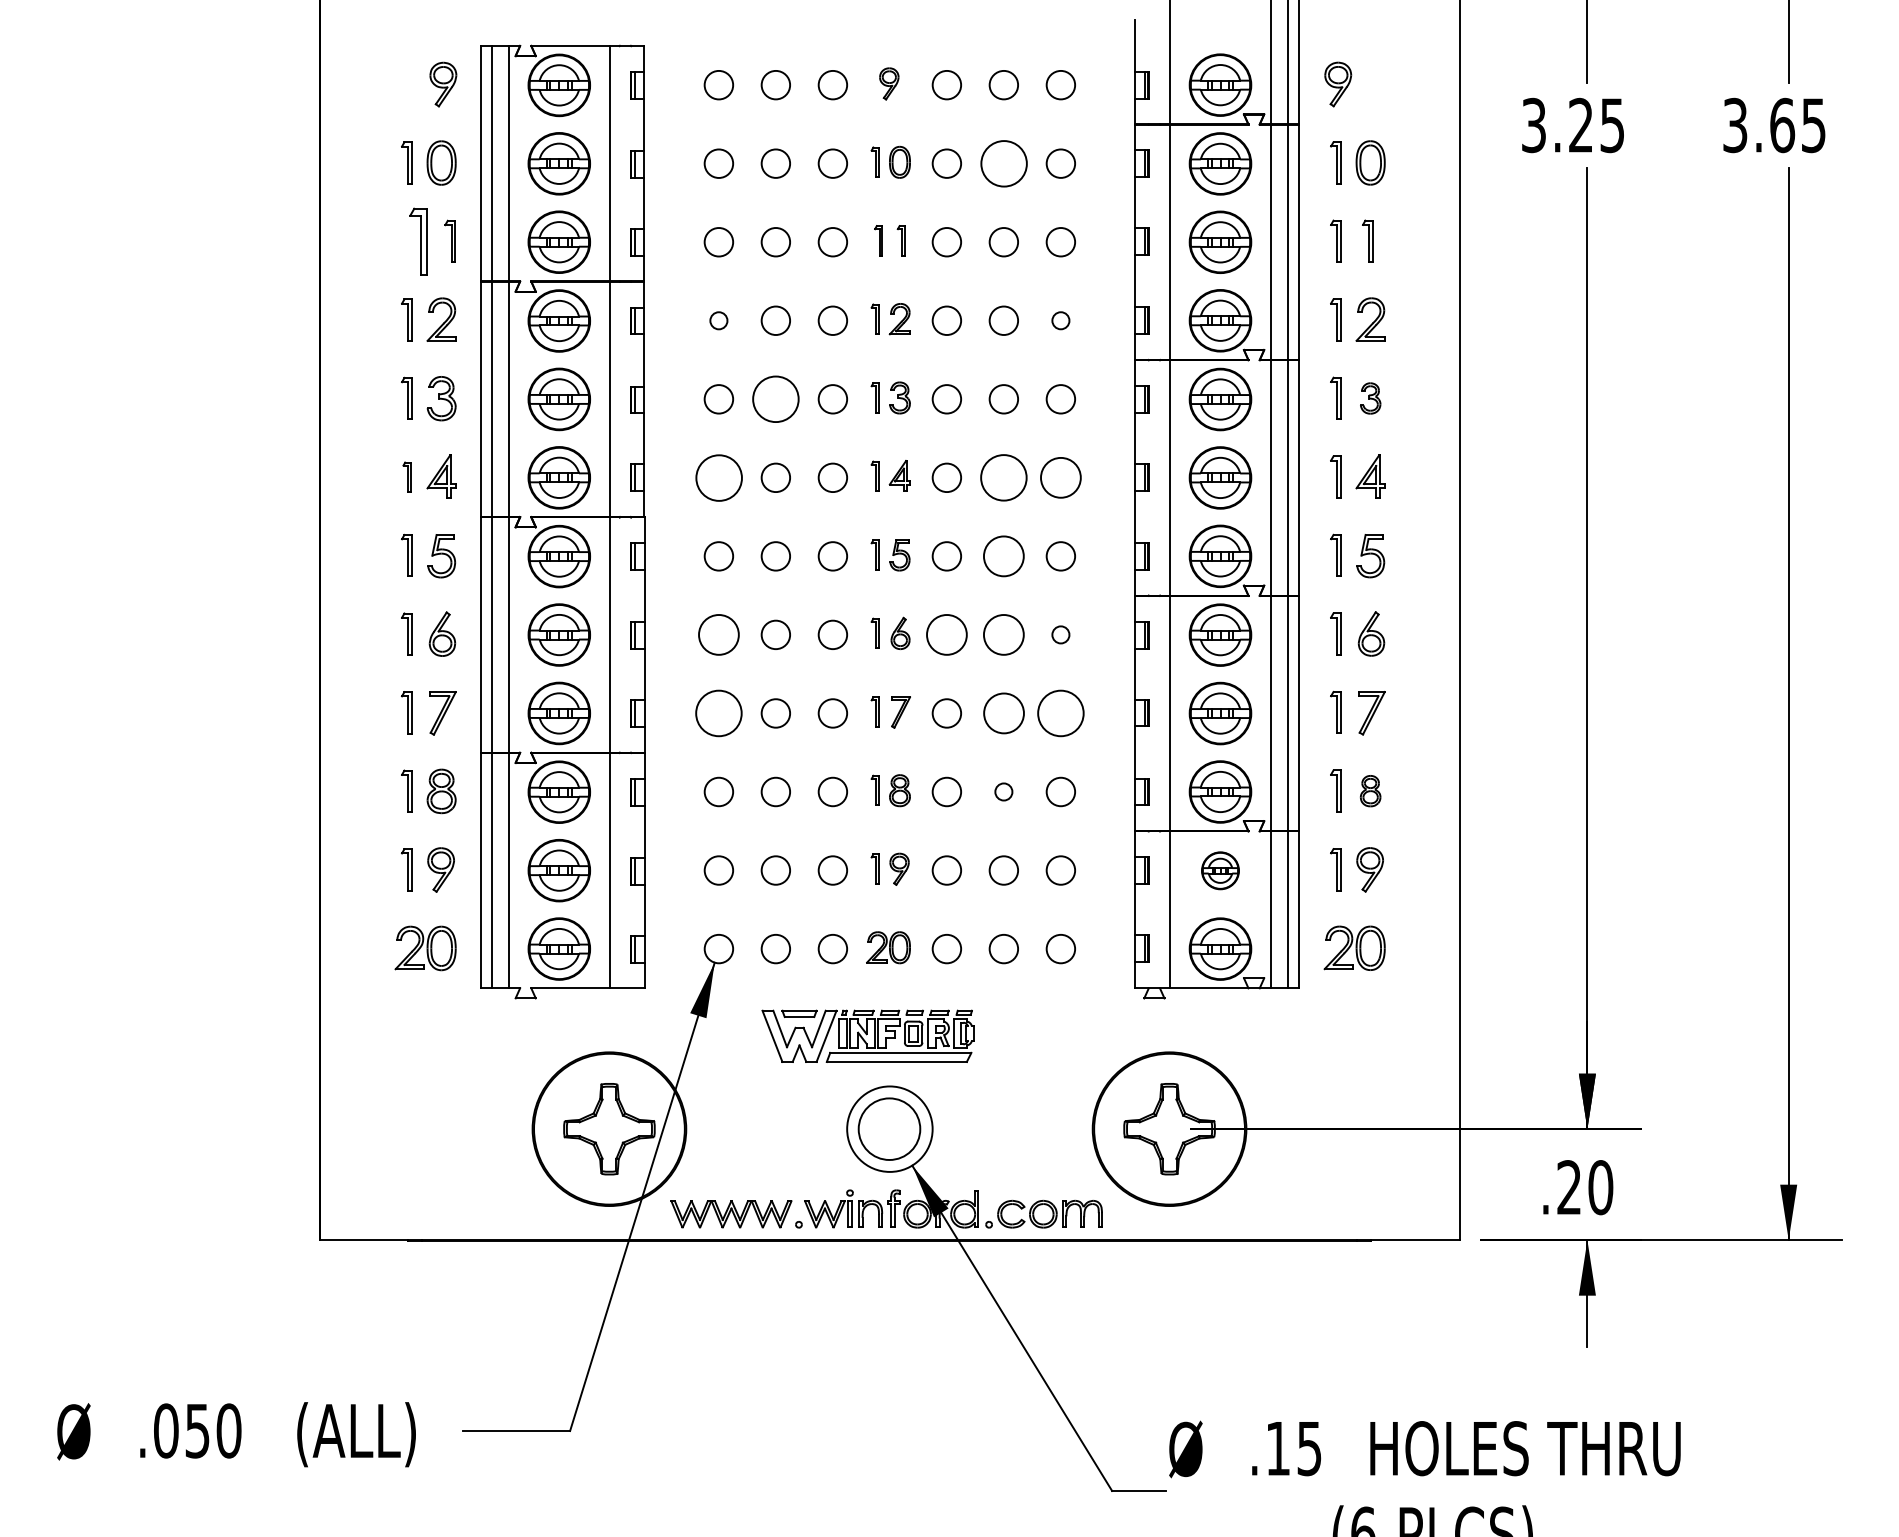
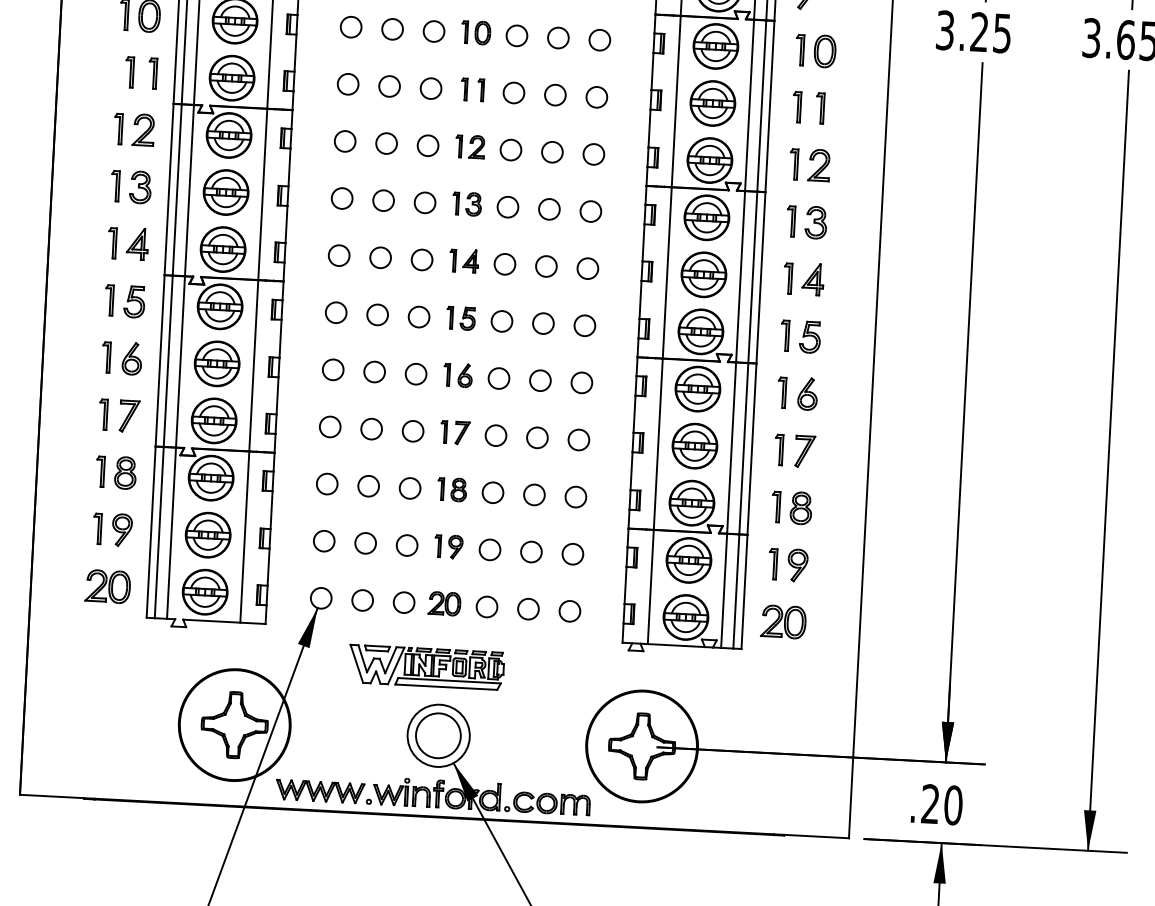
circle: (1003, 163) -> (558, 37), size x0.62
part: (418, 240) -> (129, 71), size x0.62
circle: (718, 320) -> (344, 141), size x1.67
circle: (1060, 320) -> (593, 154), size x1.67
part: (1370, 398) -> (816, 222), size x1.43
circle: (775, 399) -> (383, 200), size x0.62
part: (406, 476) -> (112, 242), size x1.43
circle: (718, 477) -> (338, 255), size x0.62
circle: (1003, 477) -> (546, 266), size x0.62
circle: (1060, 477) -> (587, 268), size x0.71
circle: (1003, 556) -> (543, 323), size x0.71
circle: (718, 634) -> (332, 369), size x0.71
circle: (946, 634) -> (498, 378), size x0.71
circle: (1003, 634) -> (540, 380), size x0.71
circle: (1060, 634) -> (581, 382), size x1.67
circle: (718, 713) -> (329, 427), size x0.62
circle: (1003, 713) -> (537, 437), size x0.71
circle: (1060, 713) -> (578, 440), size x0.62
part: (1370, 790) -> (801, 507), size x1.43
circle: (1003, 791) -> (534, 494), size x1.67
part: (1220, 870) -> (688, 560), size x1.67

